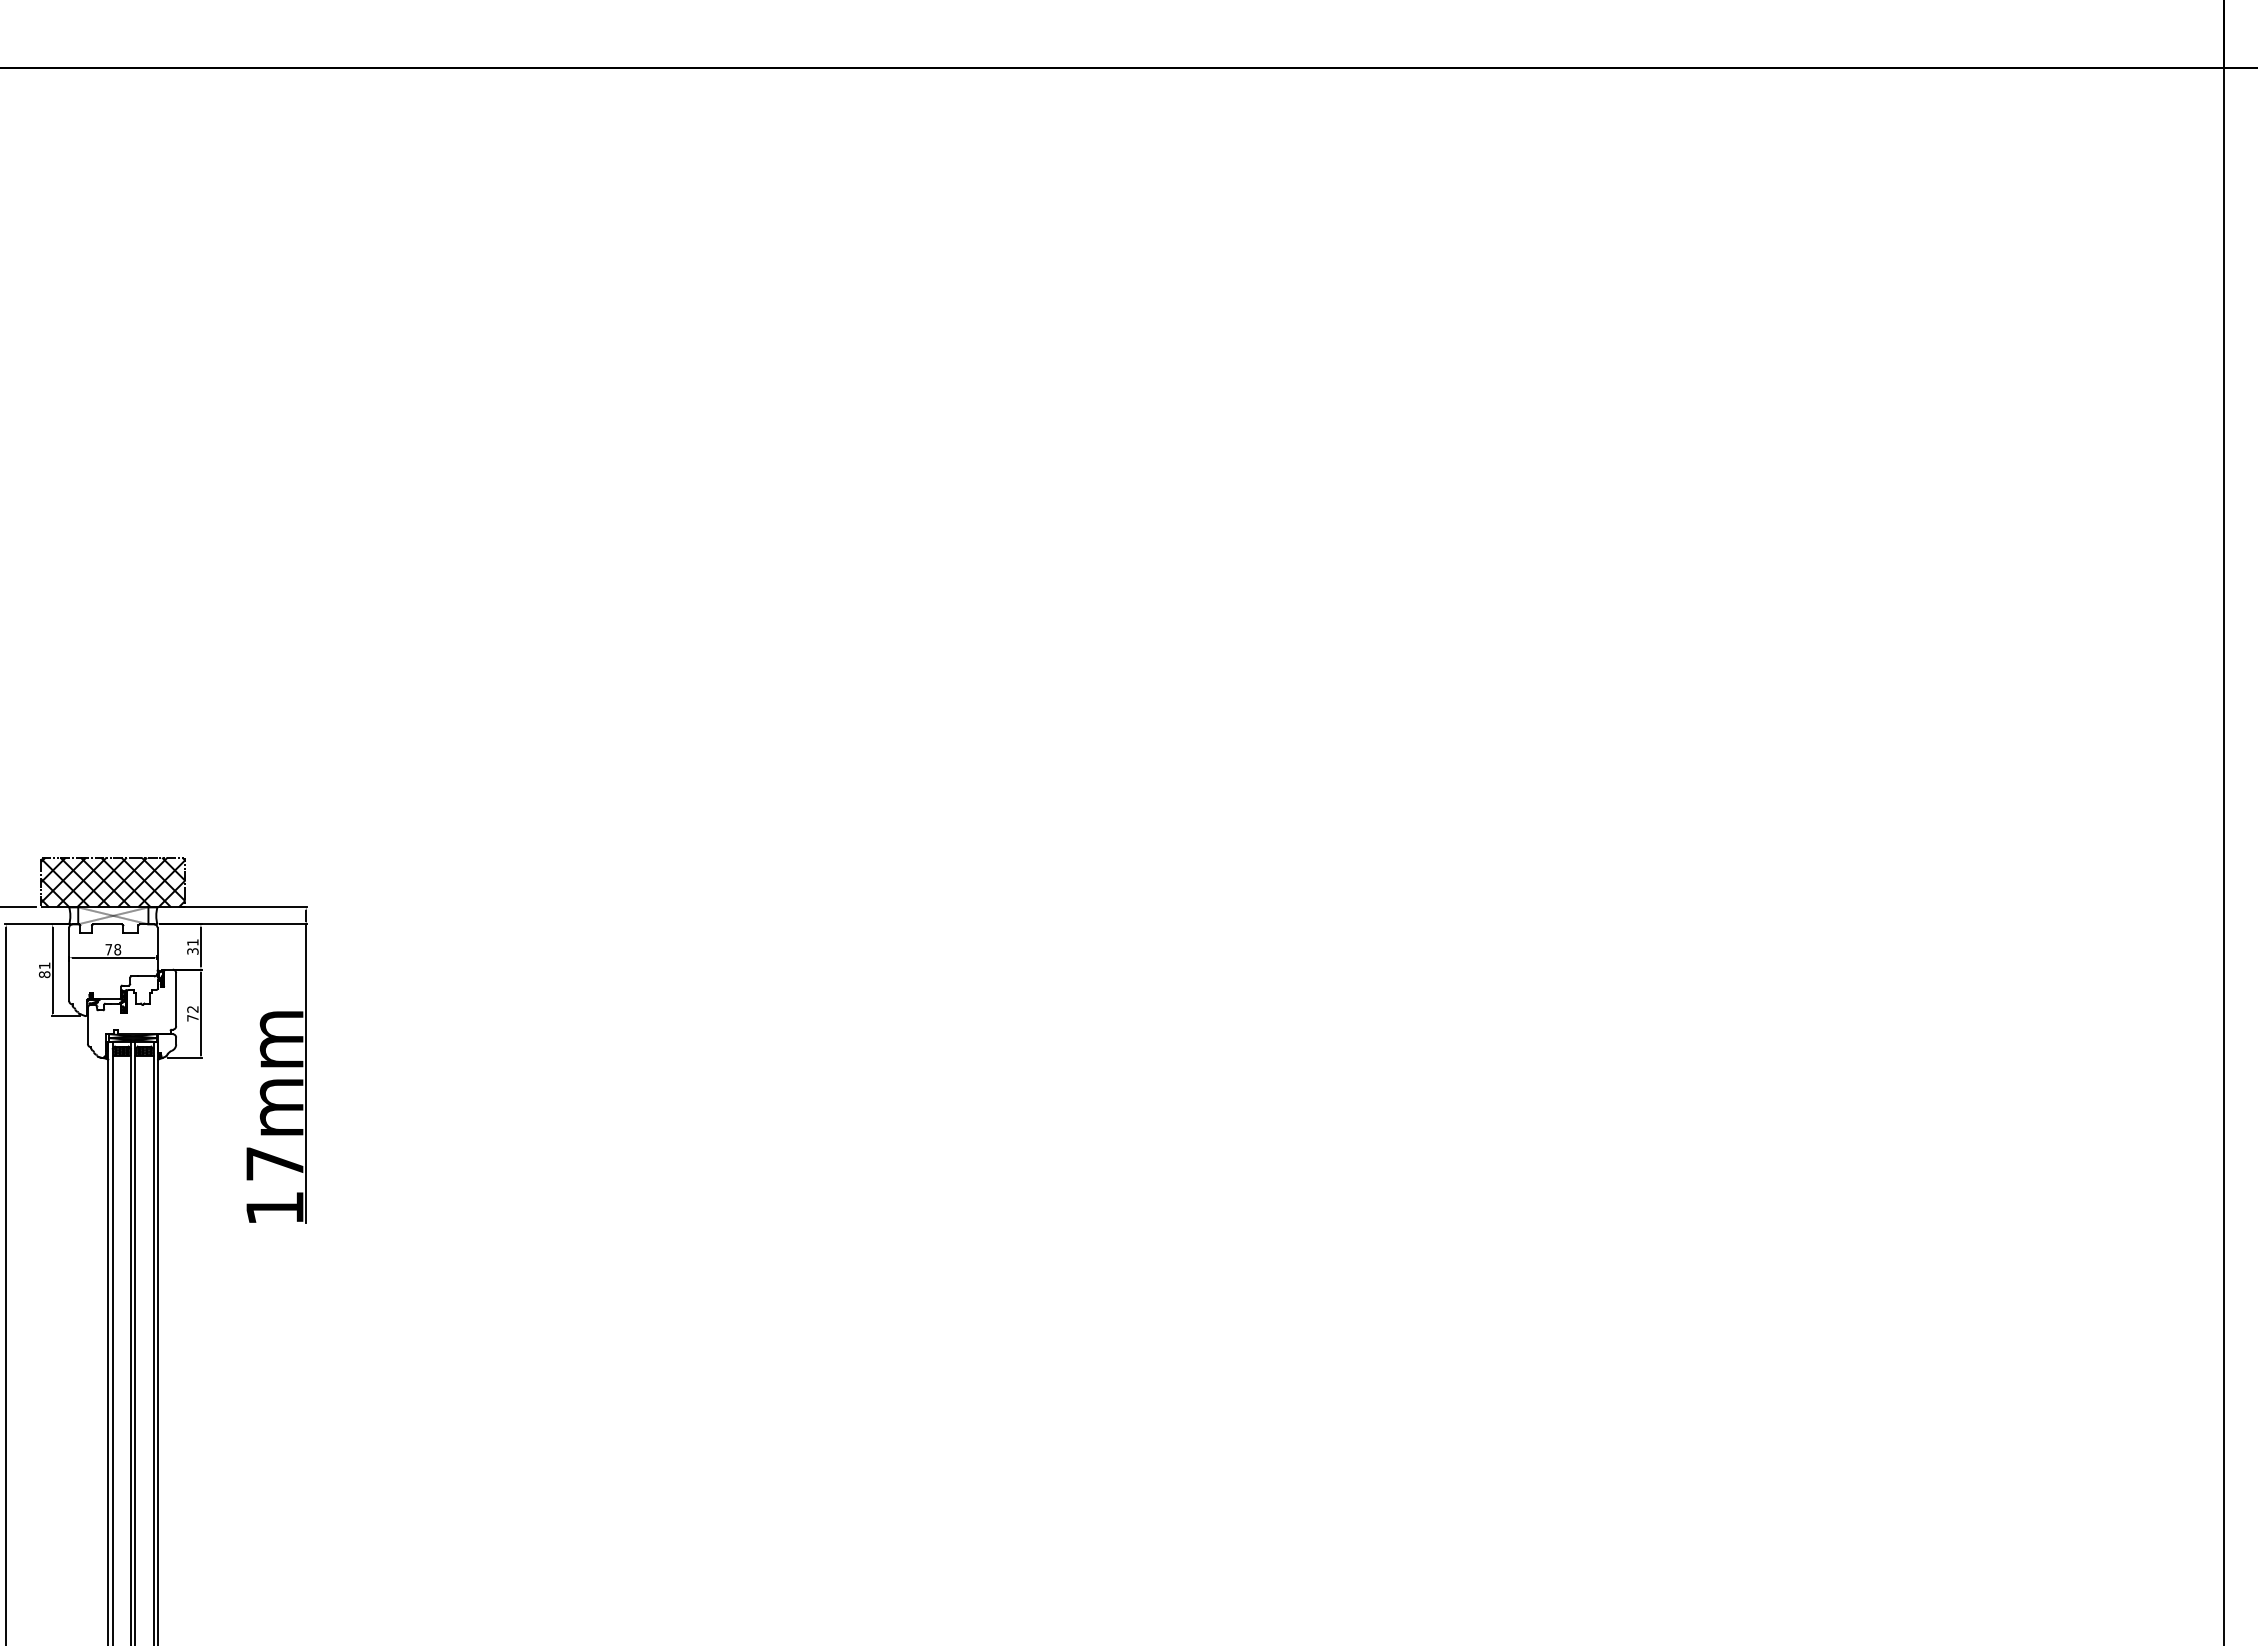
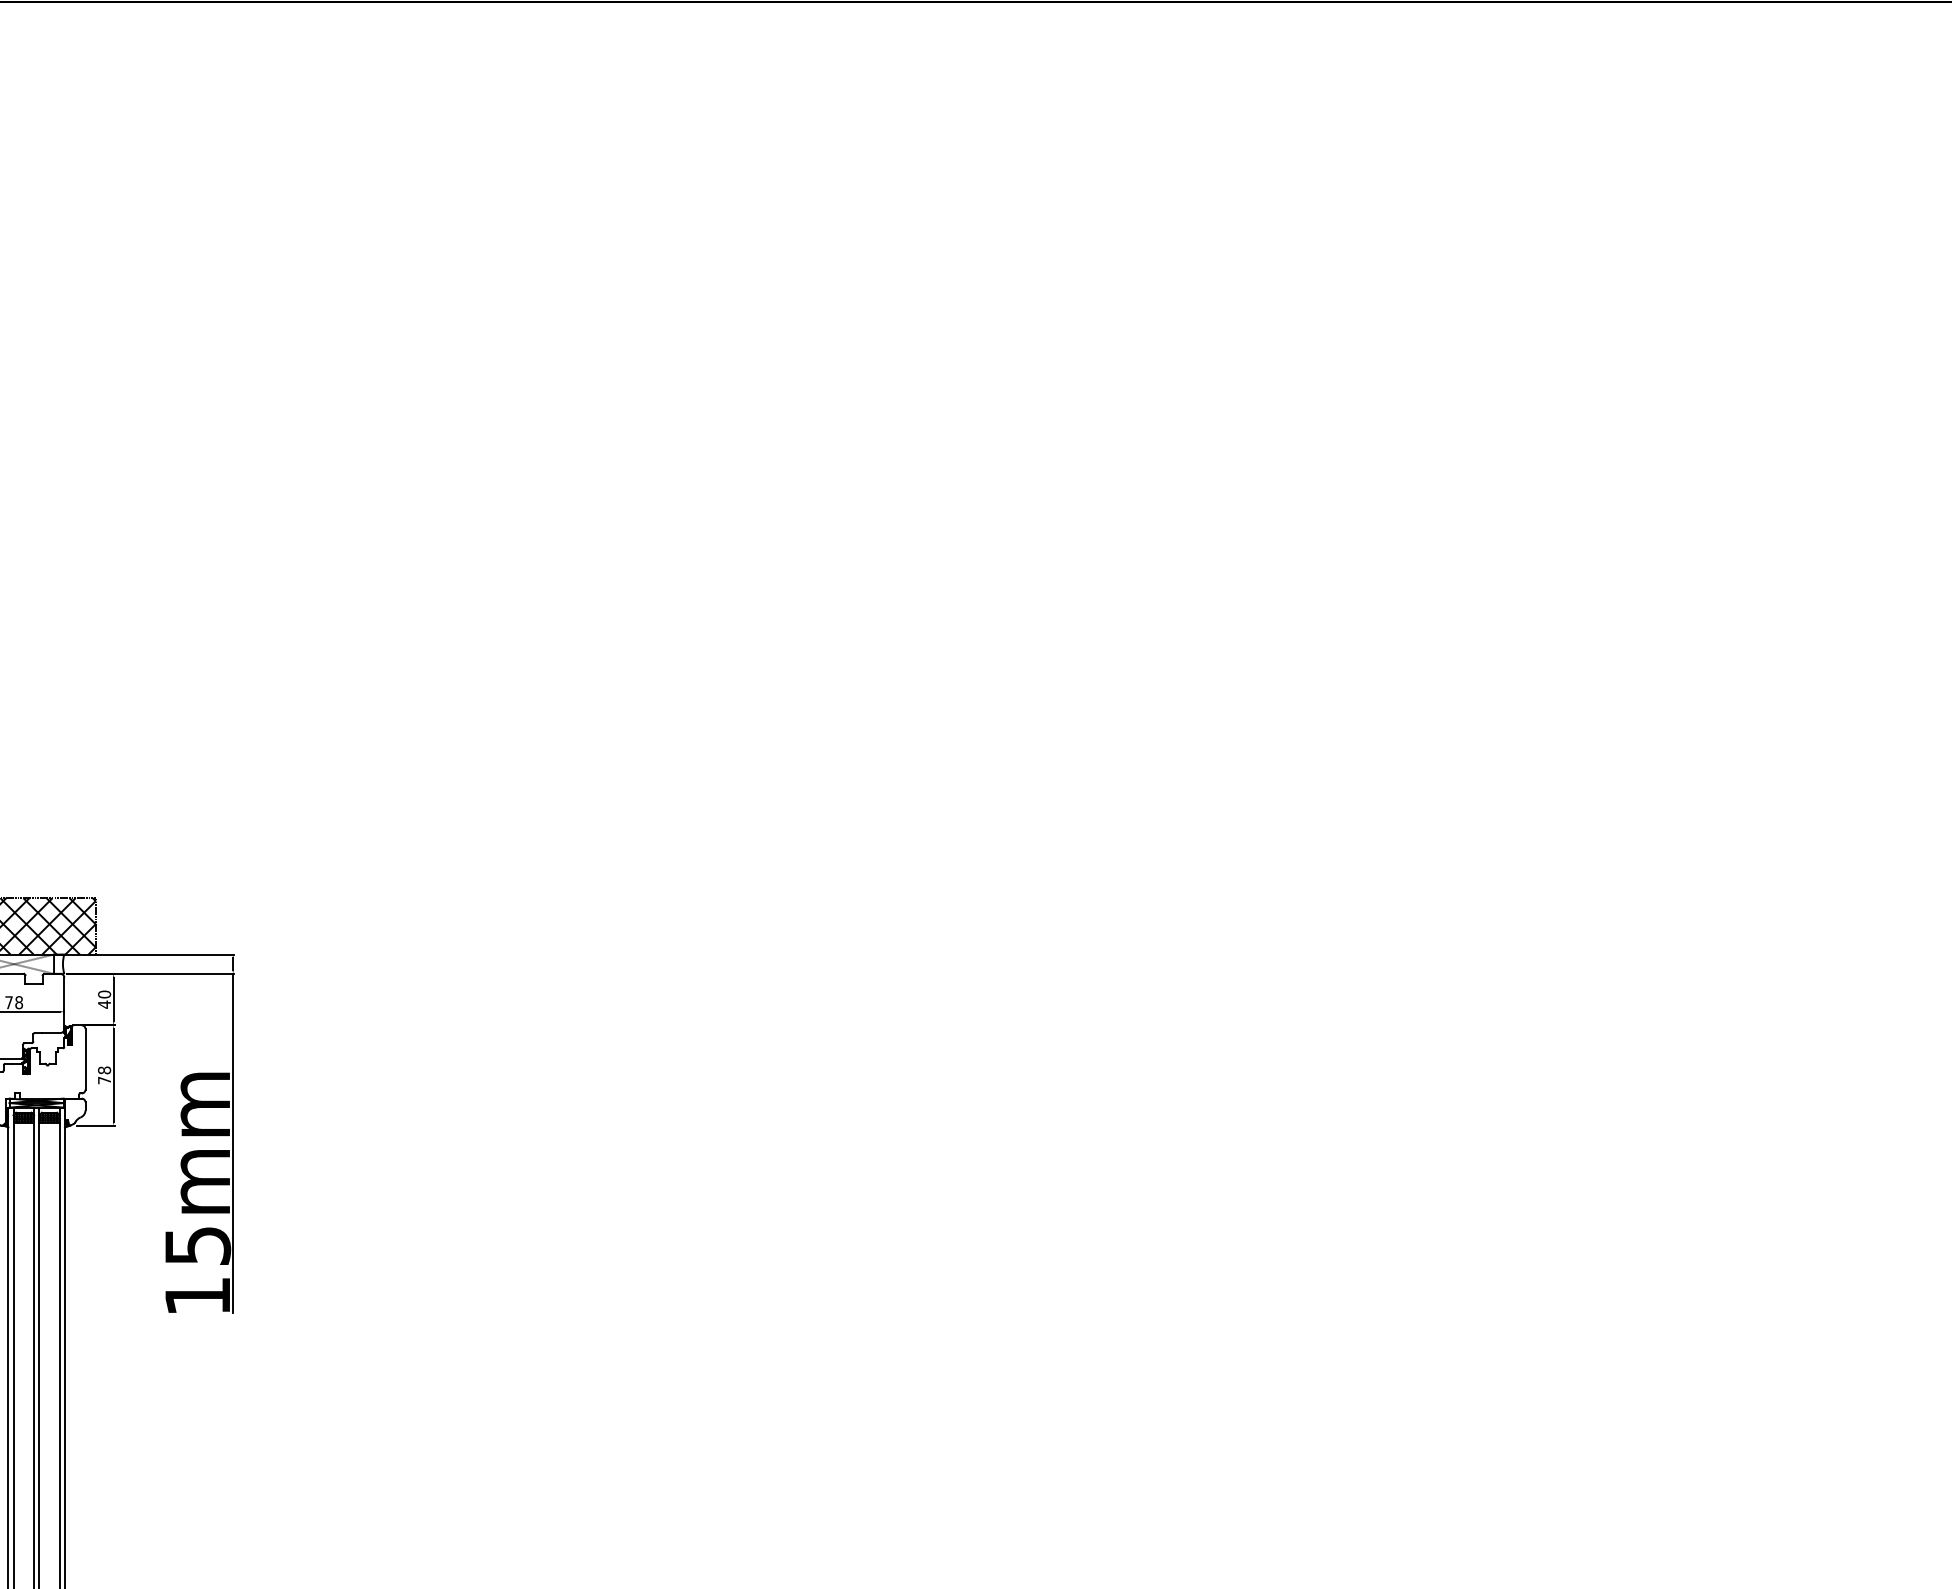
text: (192, 947) -> (104, 1000), 31 -> 40
text: (192, 1009) -> (104, 1070), 72 -> 78
text: (275, 1163) -> (198, 1245), 17mm -> 15mm

